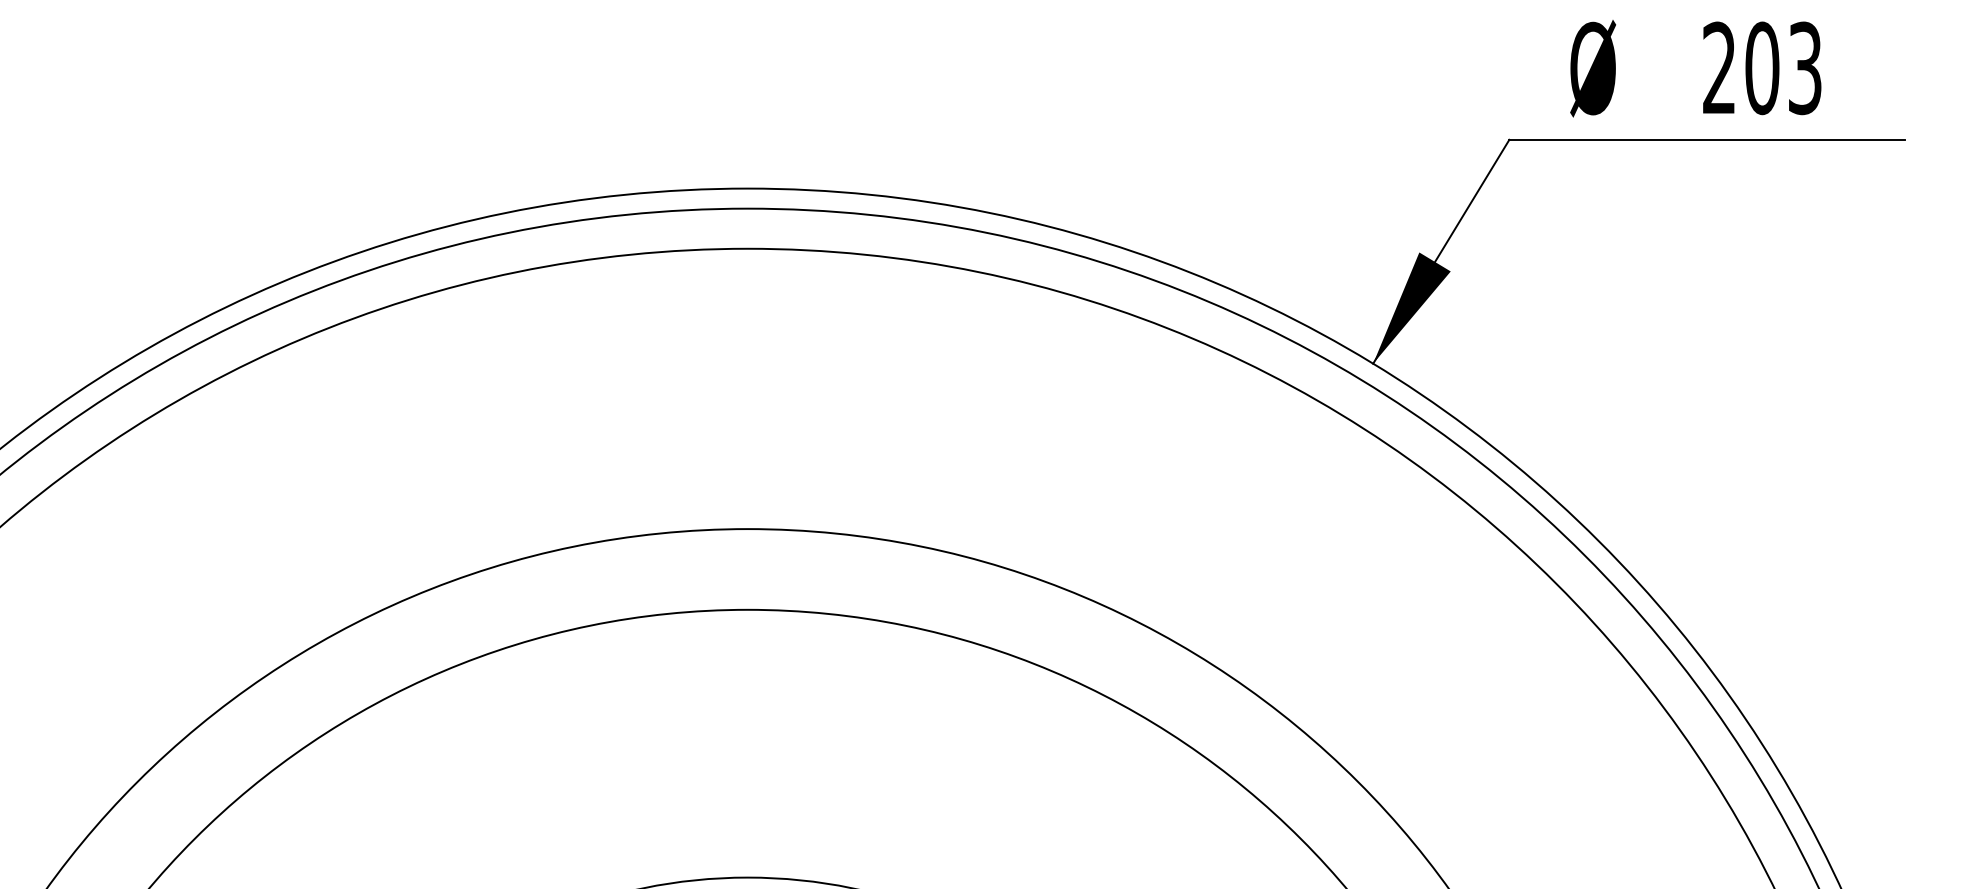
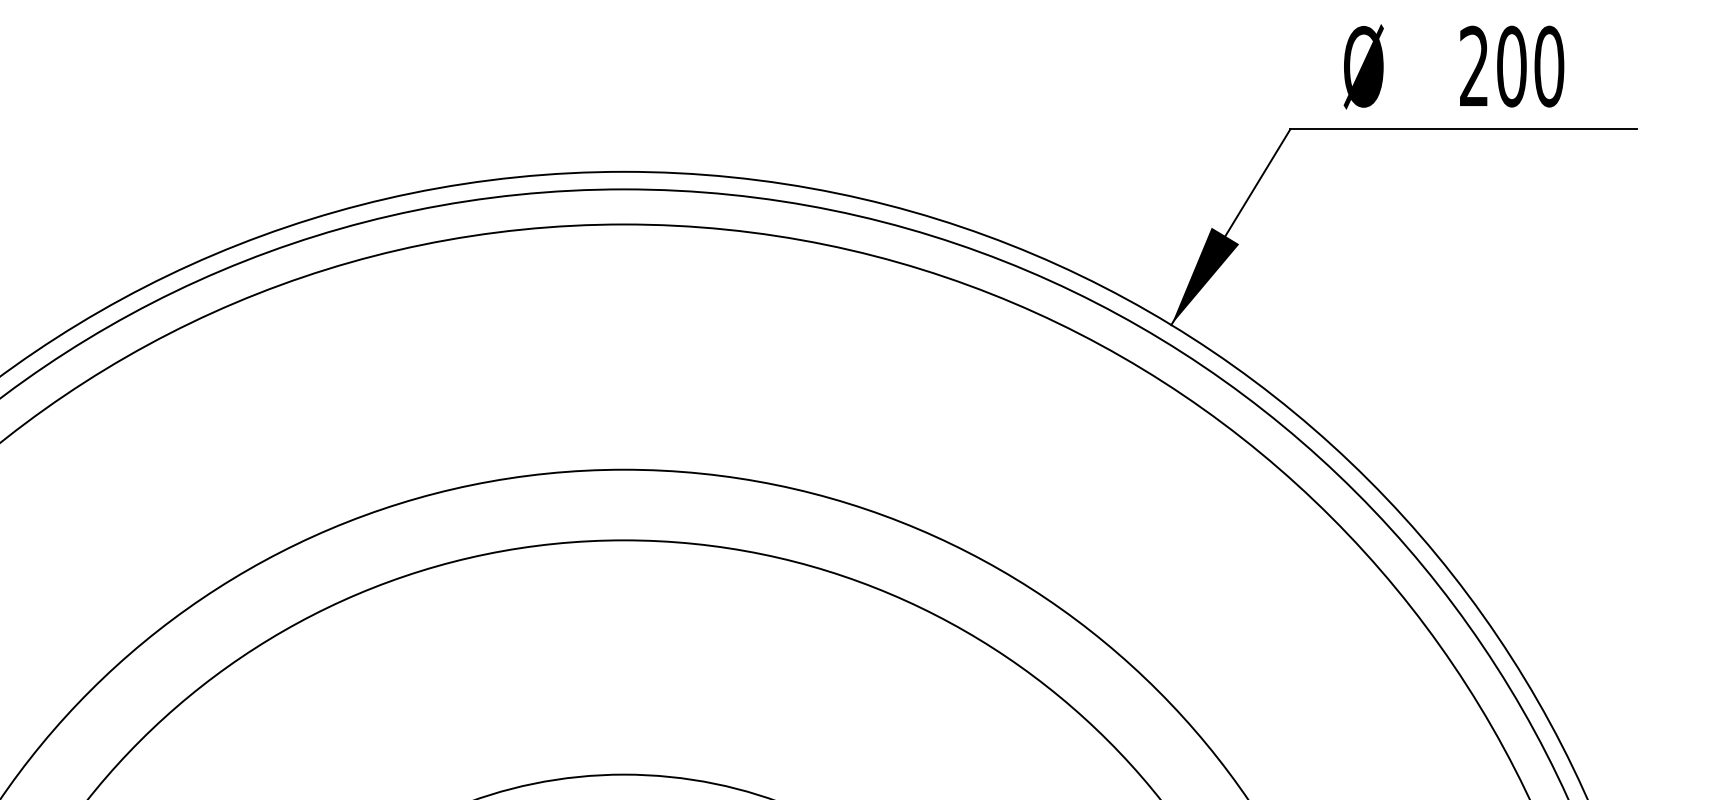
text: (1805, 68) -> (1549, 66), 203 -> 200

